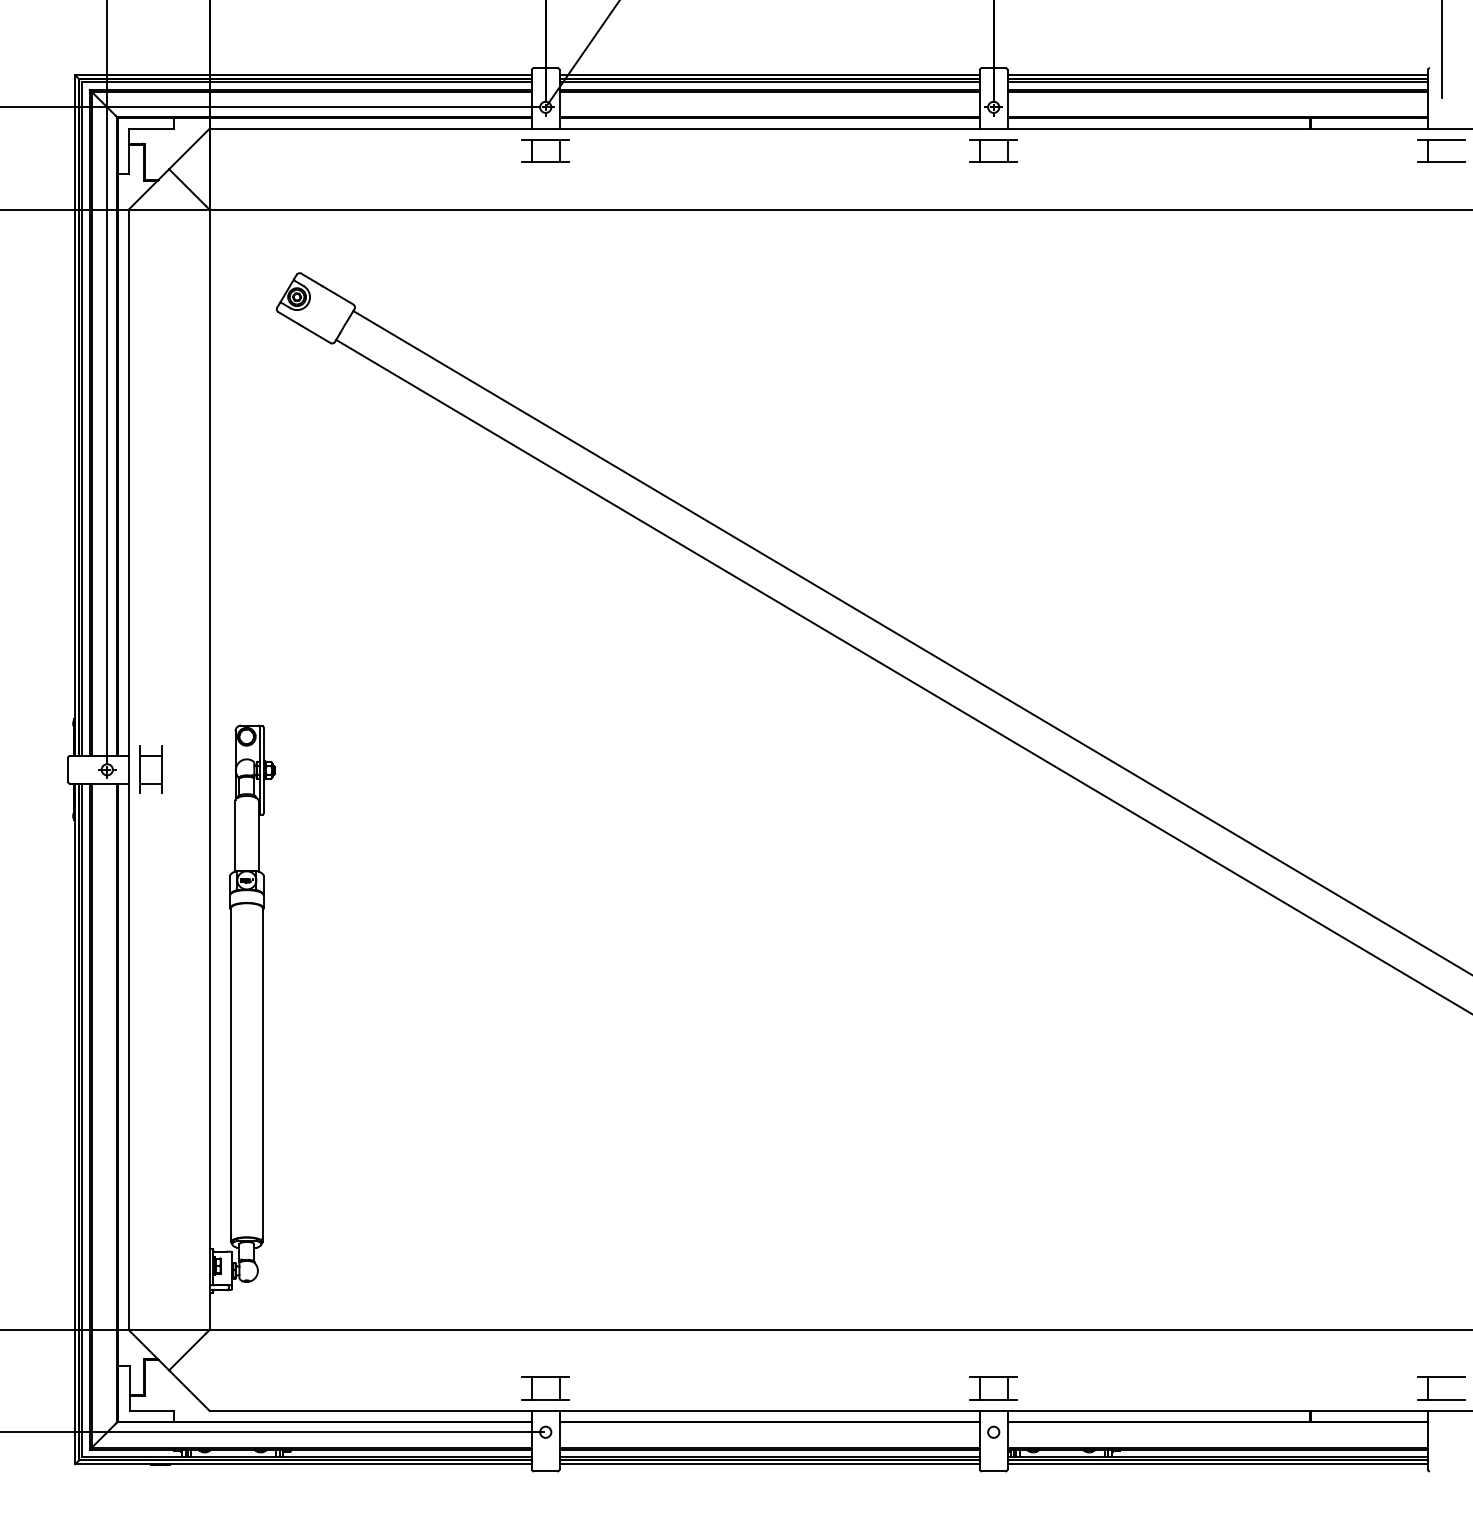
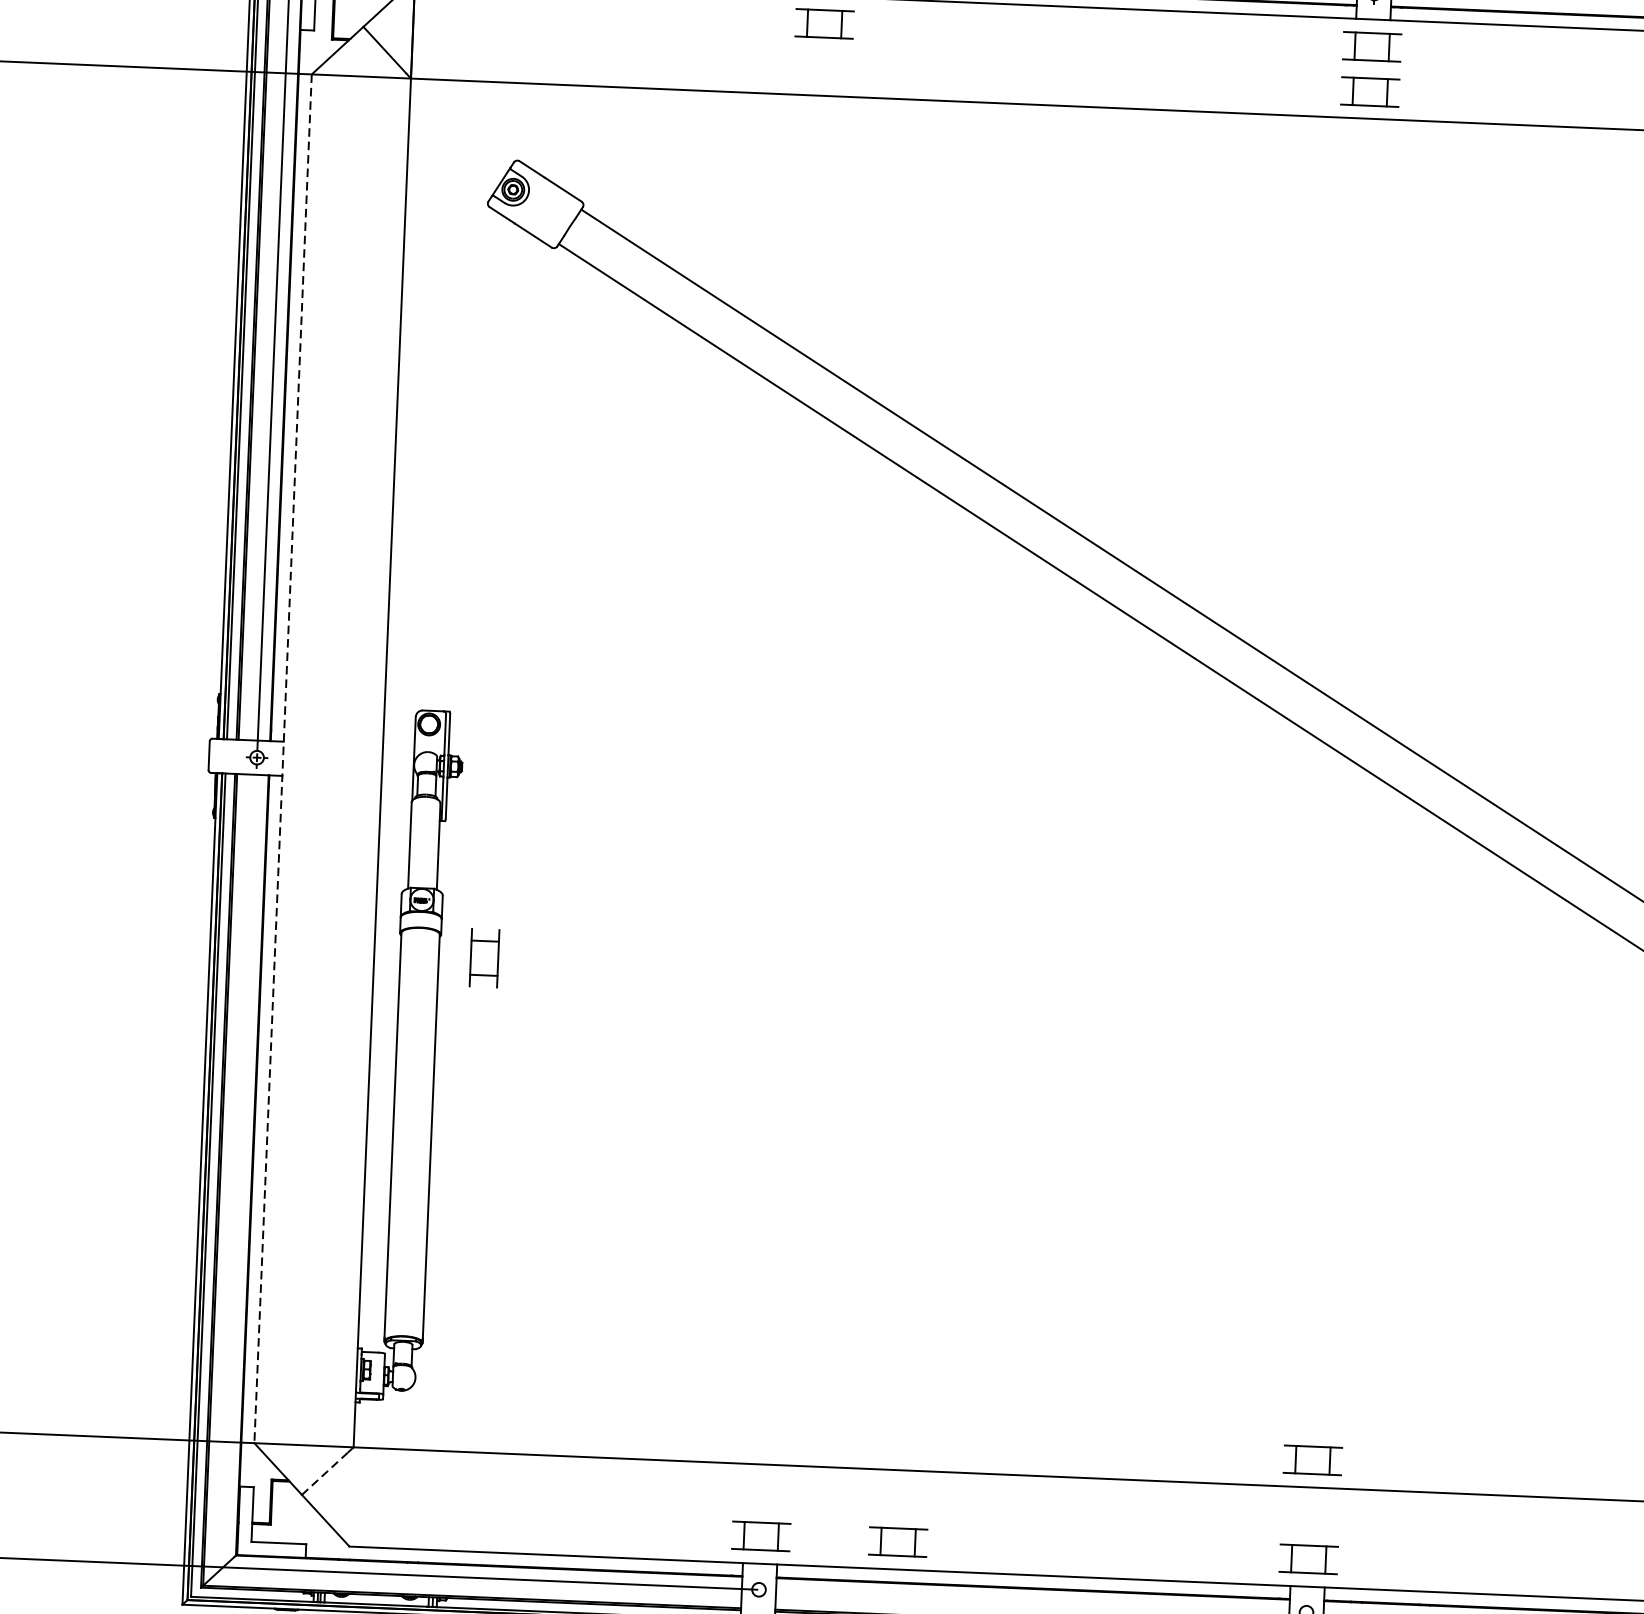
part: (993, 187) -> (1369, 91), added
line: (128, 769) -> (283, 758), solid -> dashed
part: (150, 769) -> (484, 957), moved
part: (993, 1307) -> (1312, 1460), added
line: (187, 1352) -> (325, 1473), solid -> dashed
part: (657, 1388) -> (897, 1542), added

